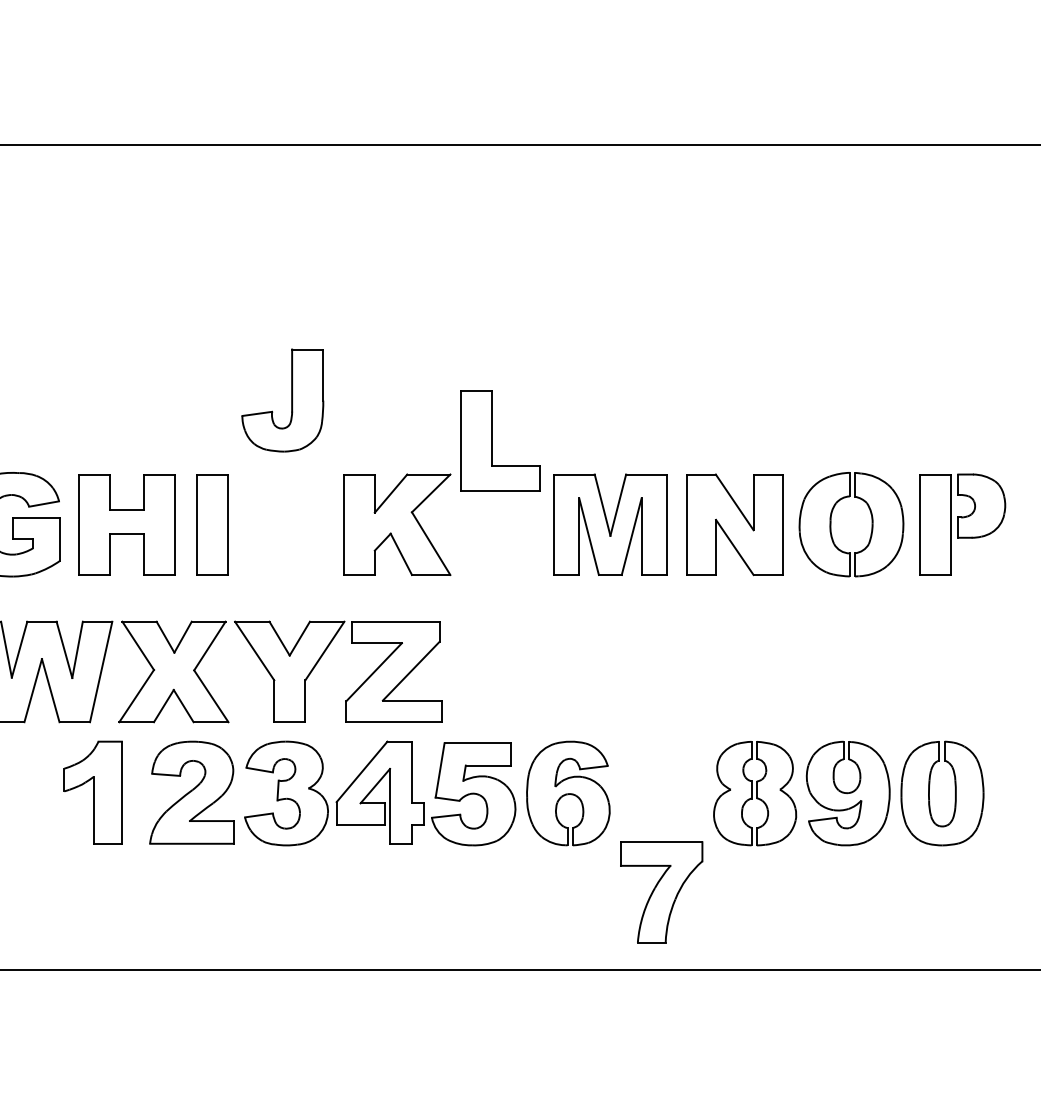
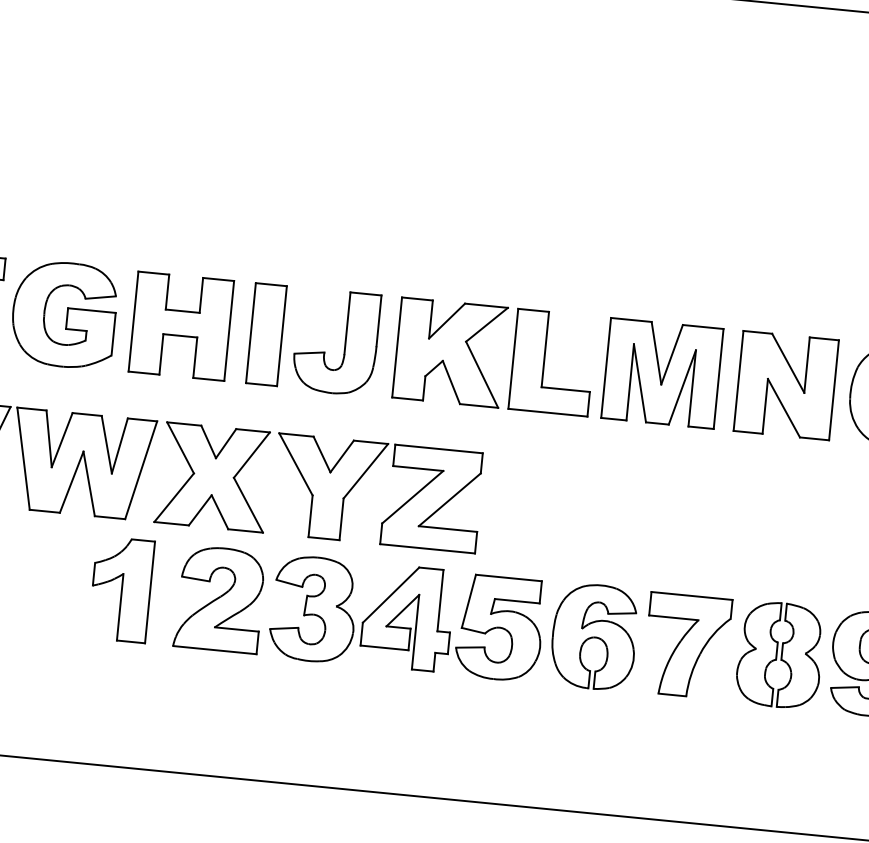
part: (291, 400) -> (344, 343), moved
part: (492, 440) -> (545, 361), moved
part: (661, 892) -> (686, 645), moved

